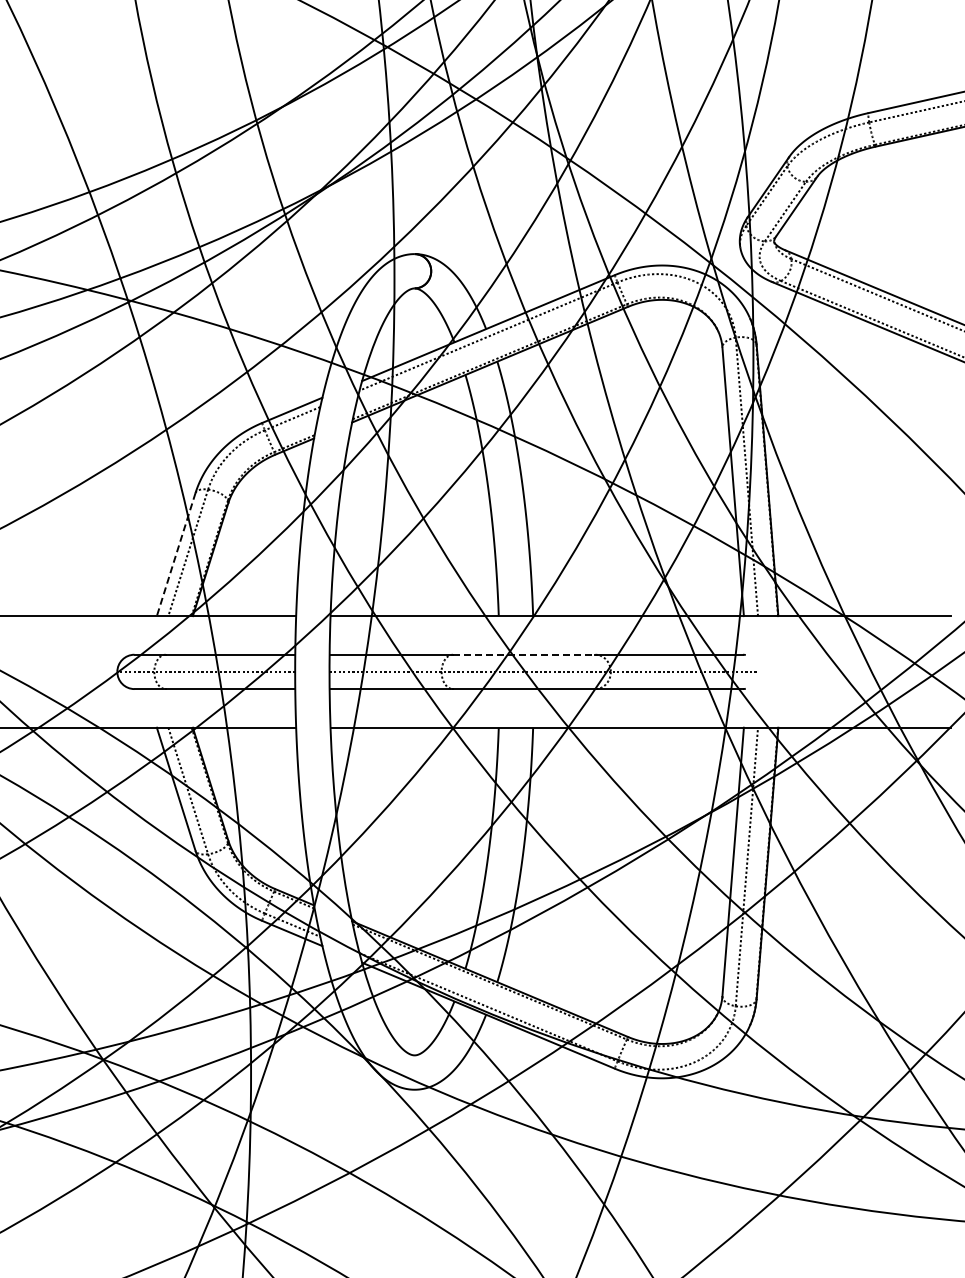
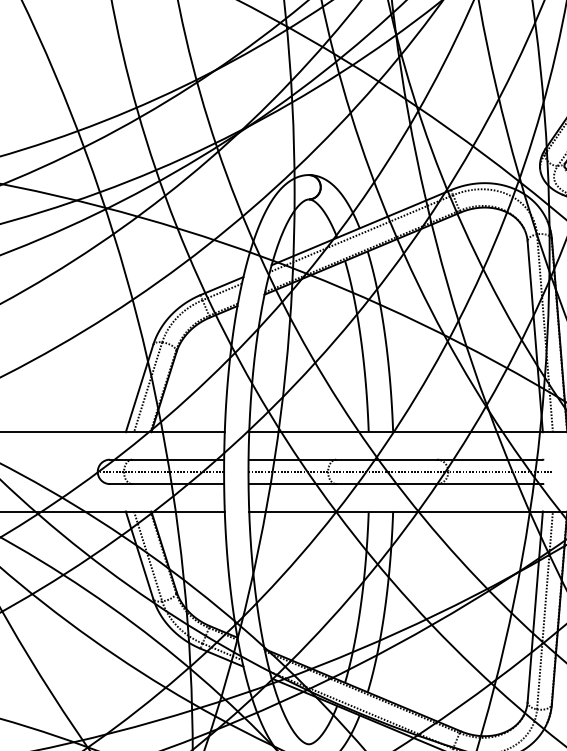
line: (176, 554) -> (139, 388), dashed -> solid
line: (524, 654) -> (387, 459), dashed -> solid

